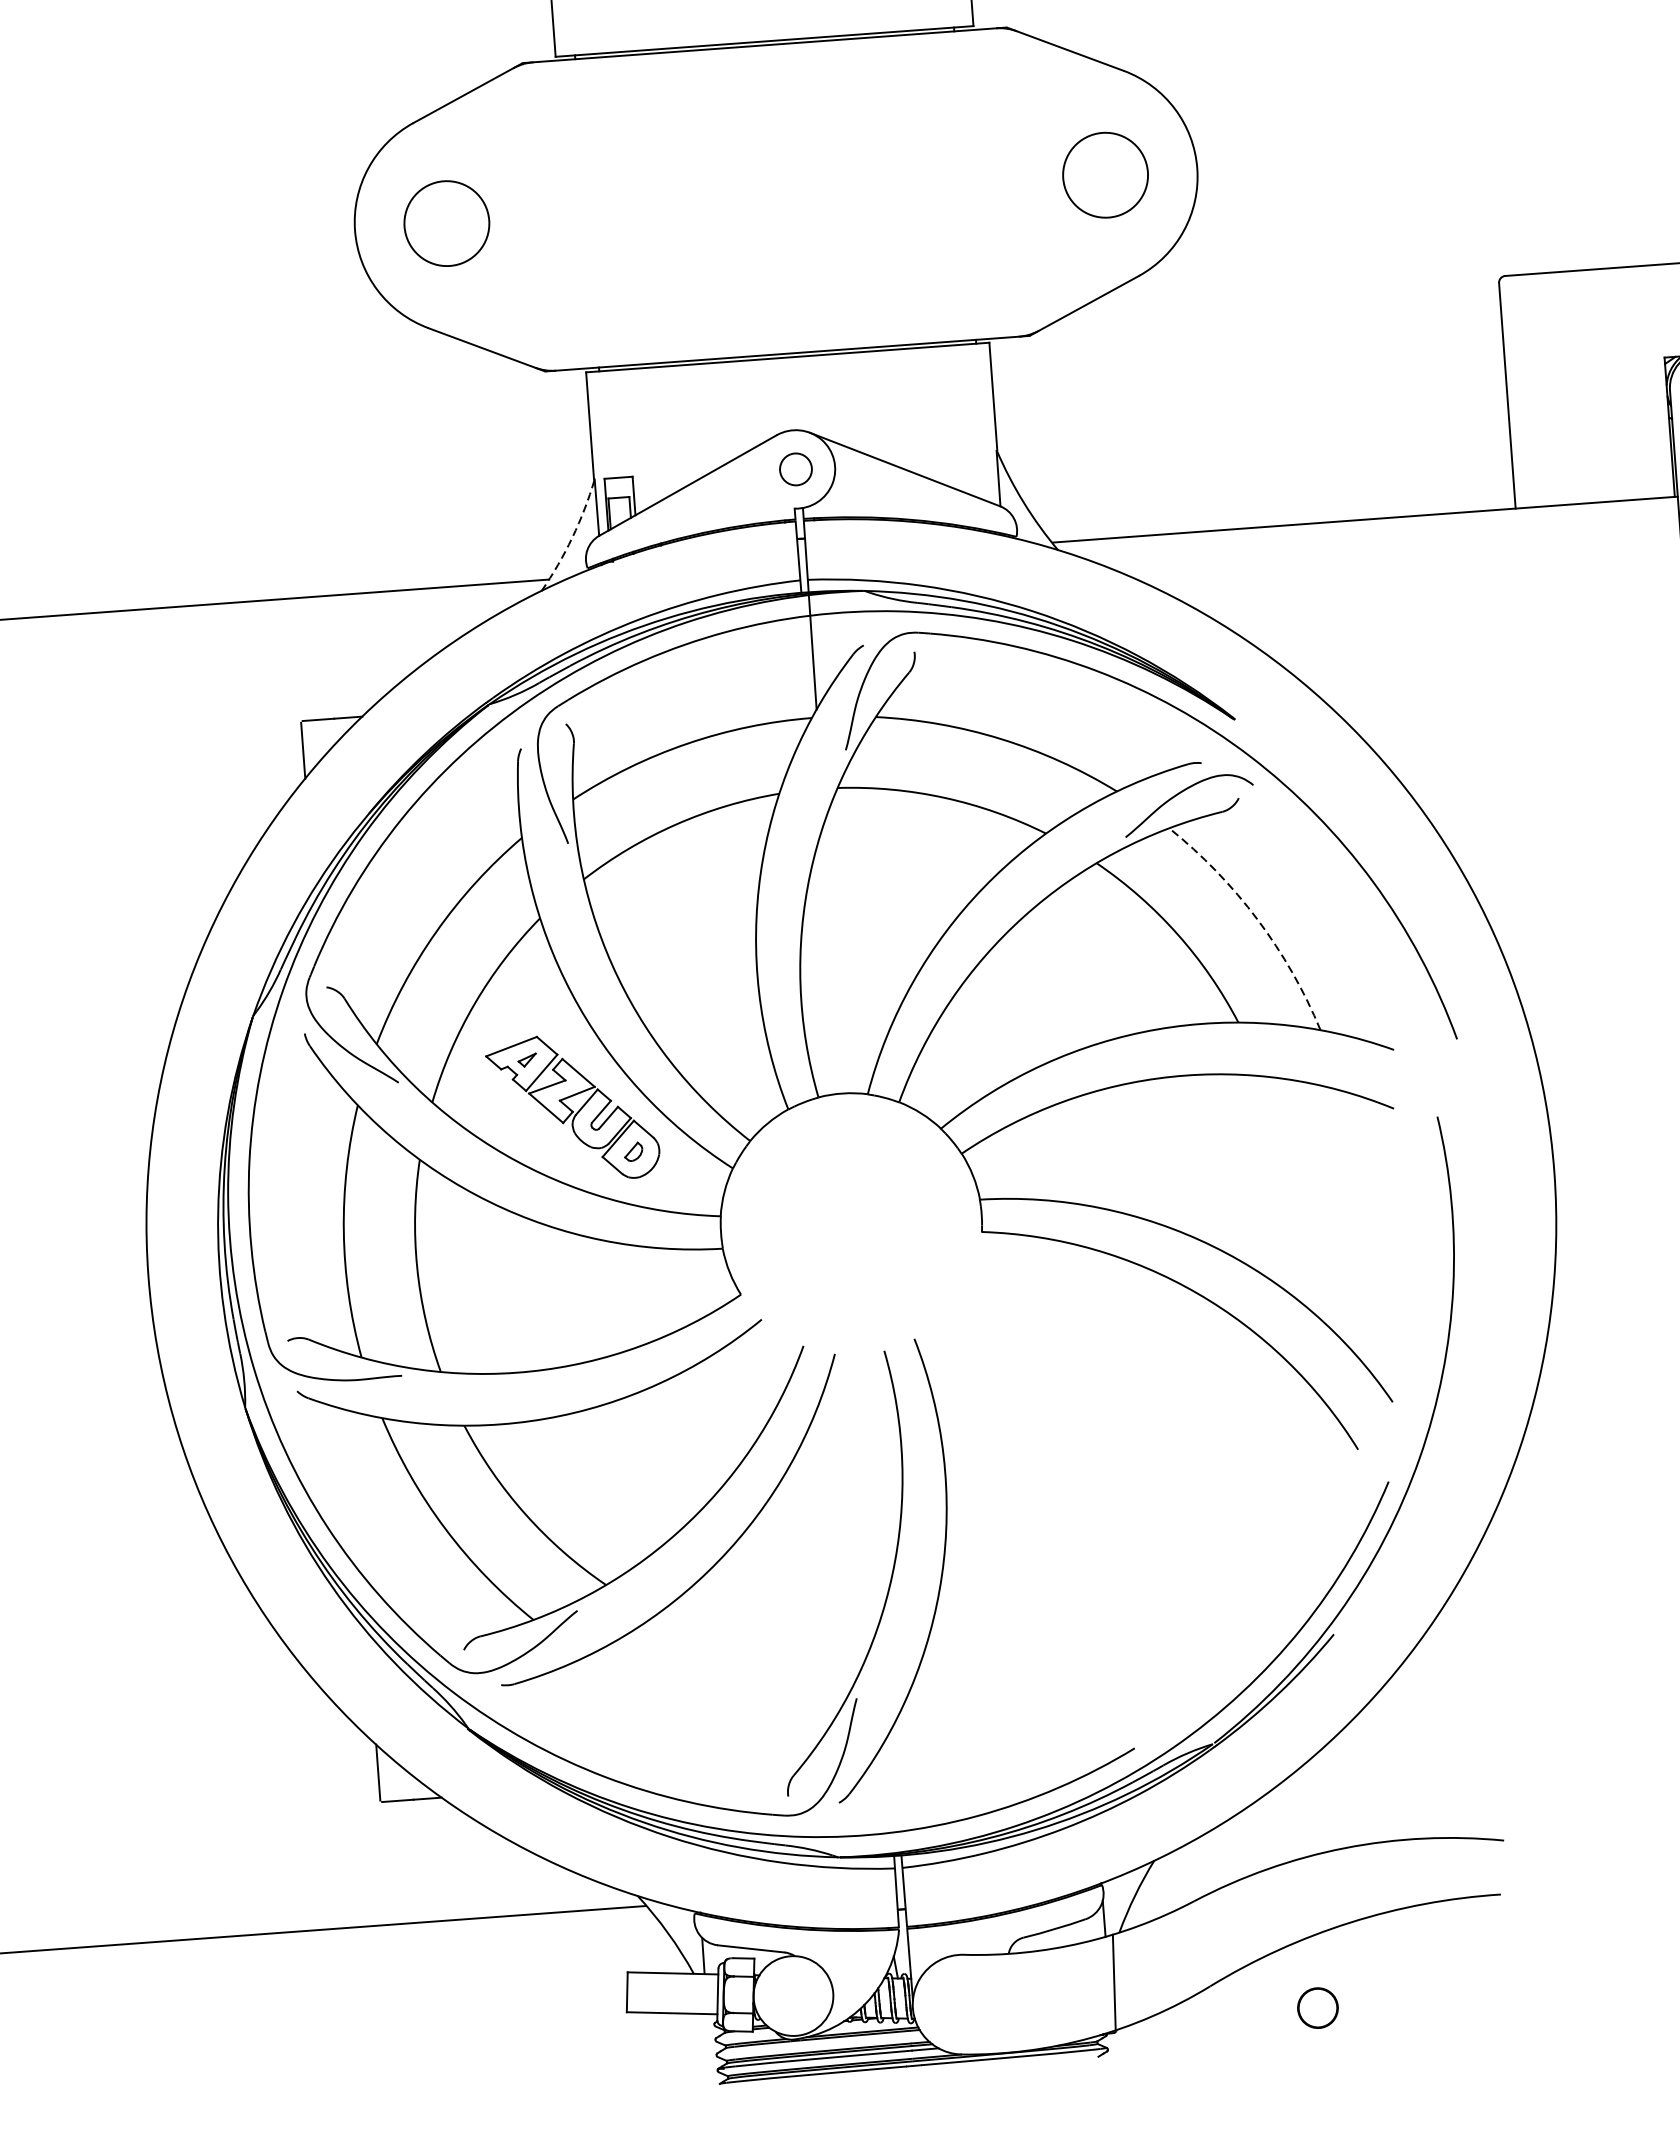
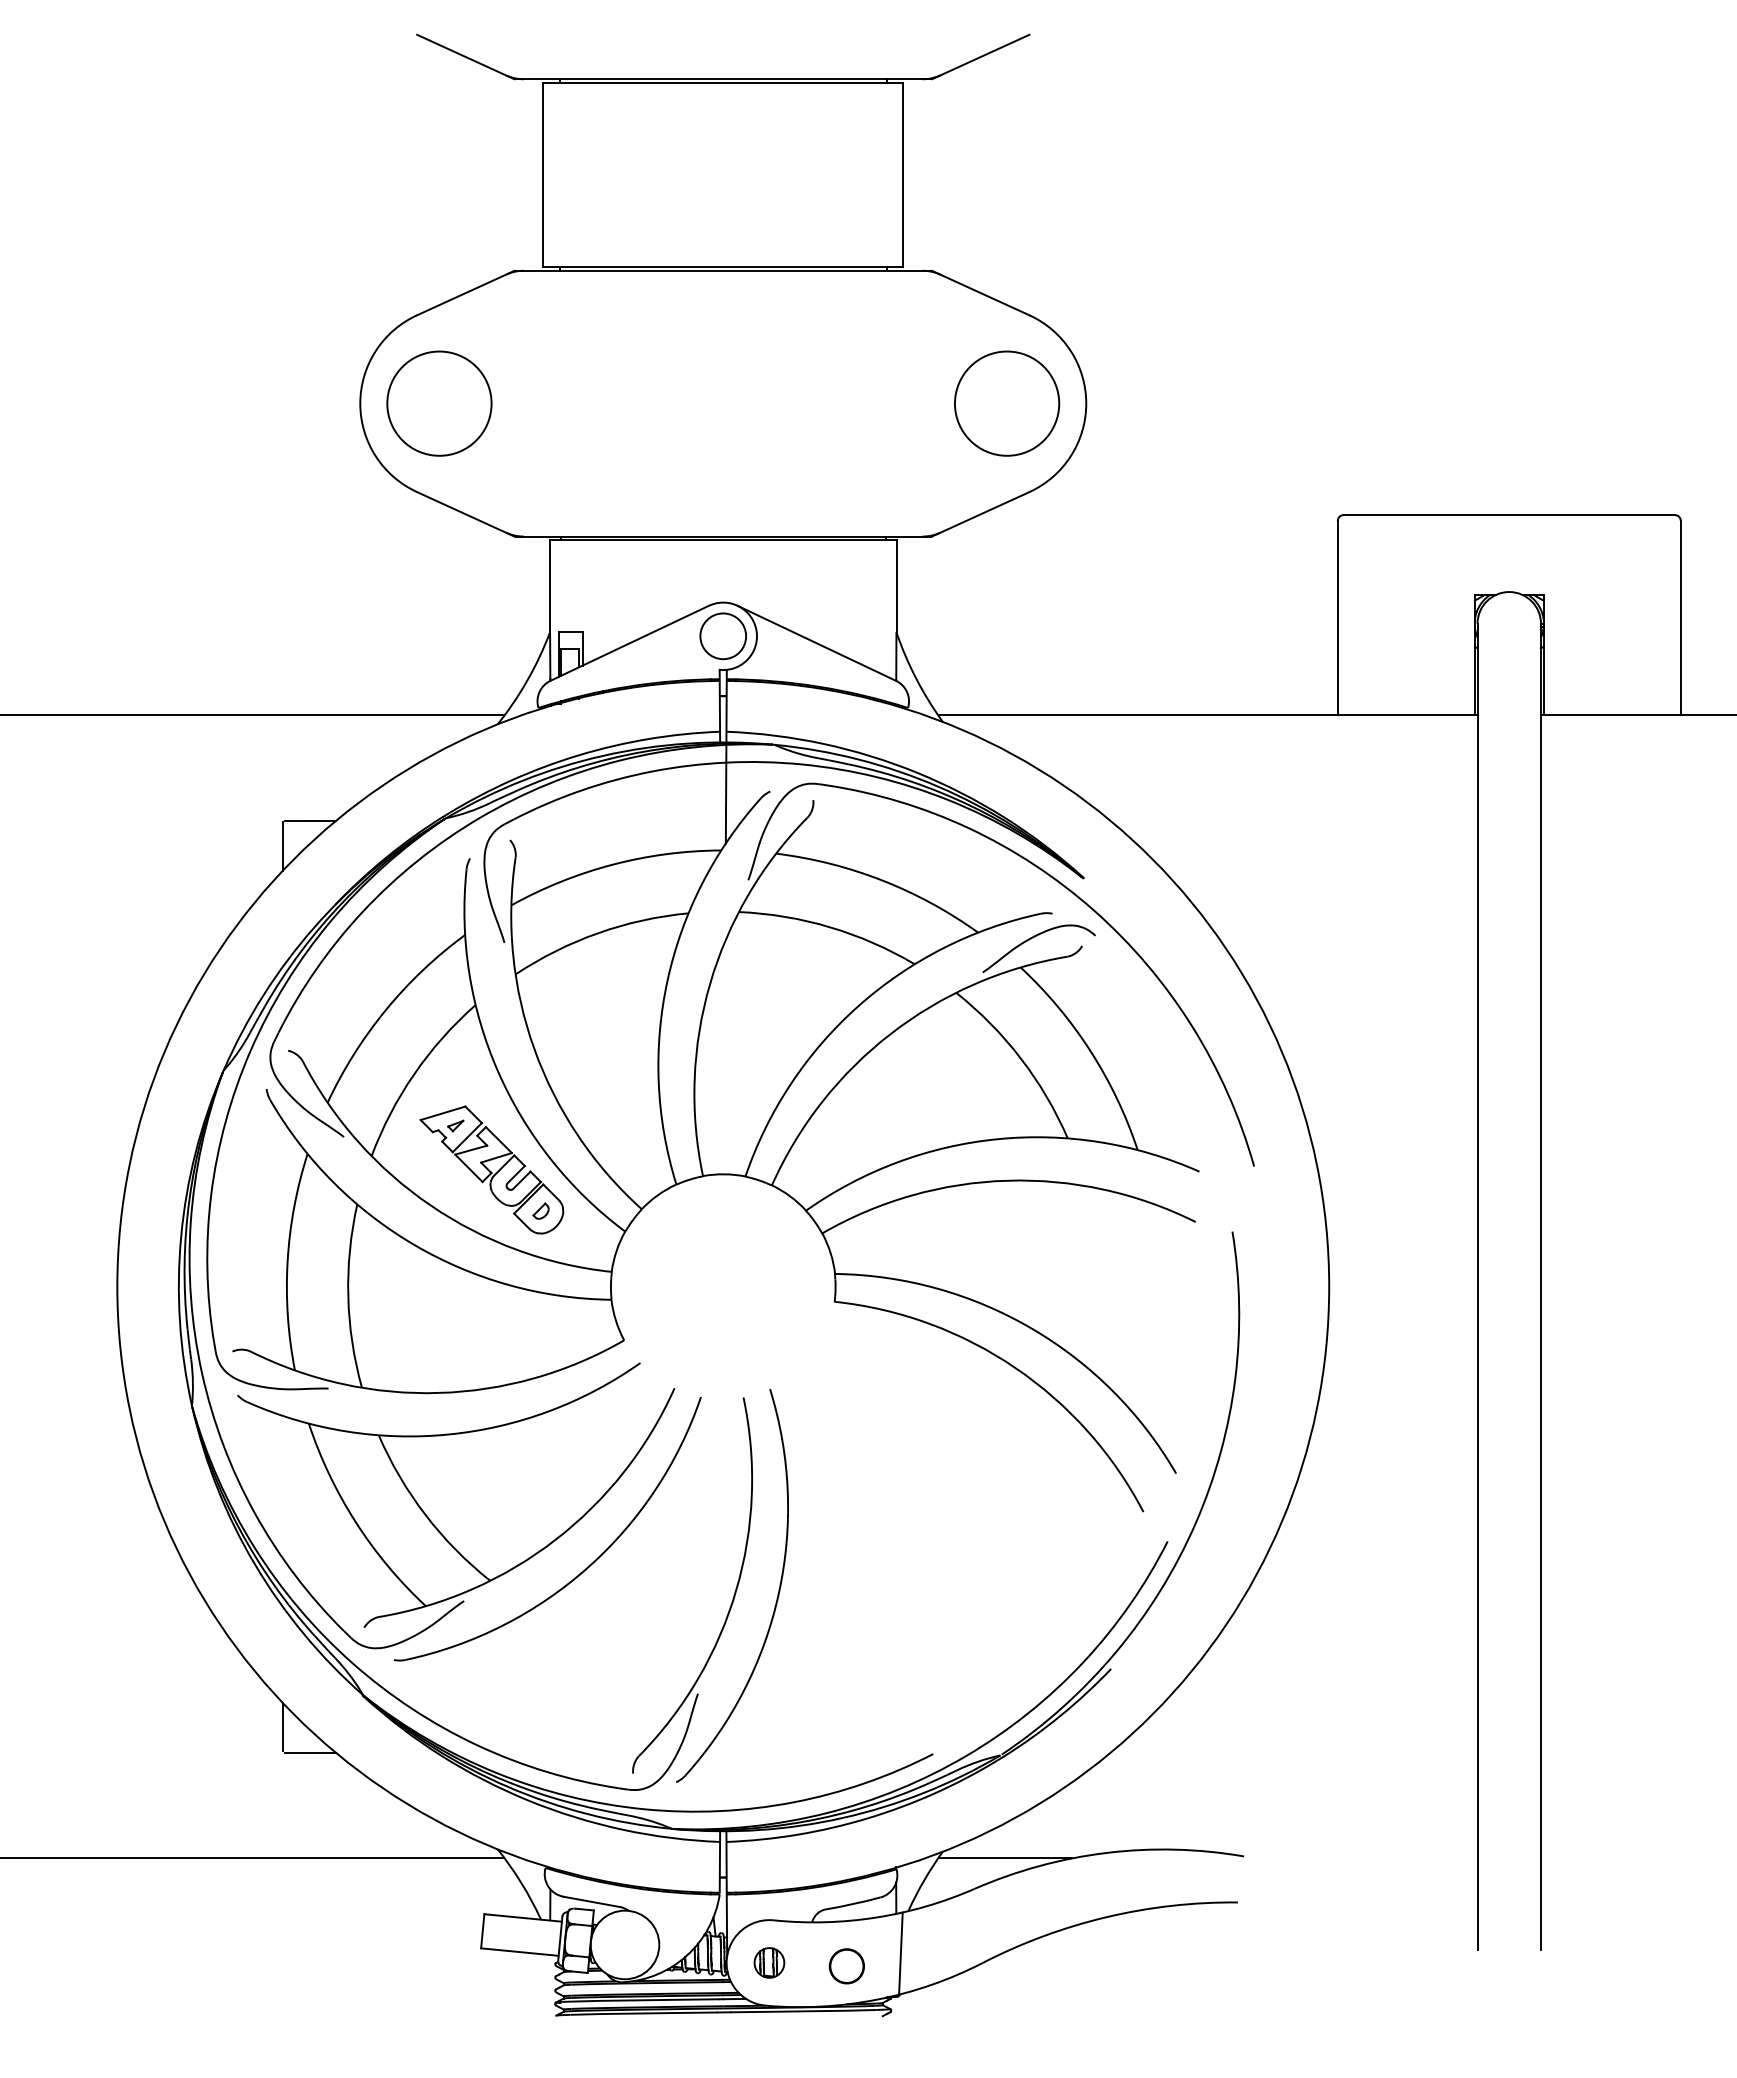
circle: (1105, 175) -> (1007, 403), size x1.43
circle: (446, 223) -> (439, 403), size x1.43
circle: (796, 469) -> (723, 636), size x1.67
arc: (572, 537) -> (527, 680), dashed -> solid
arc: (1257, 919) -> (1090, 1051), dashed -> solid
line: (1226, 1863) -> (1004, 1858), added
part: (962, 2004) -> (769, 1962), added
circle: (1317, 2008) -> (846, 1966), moved

